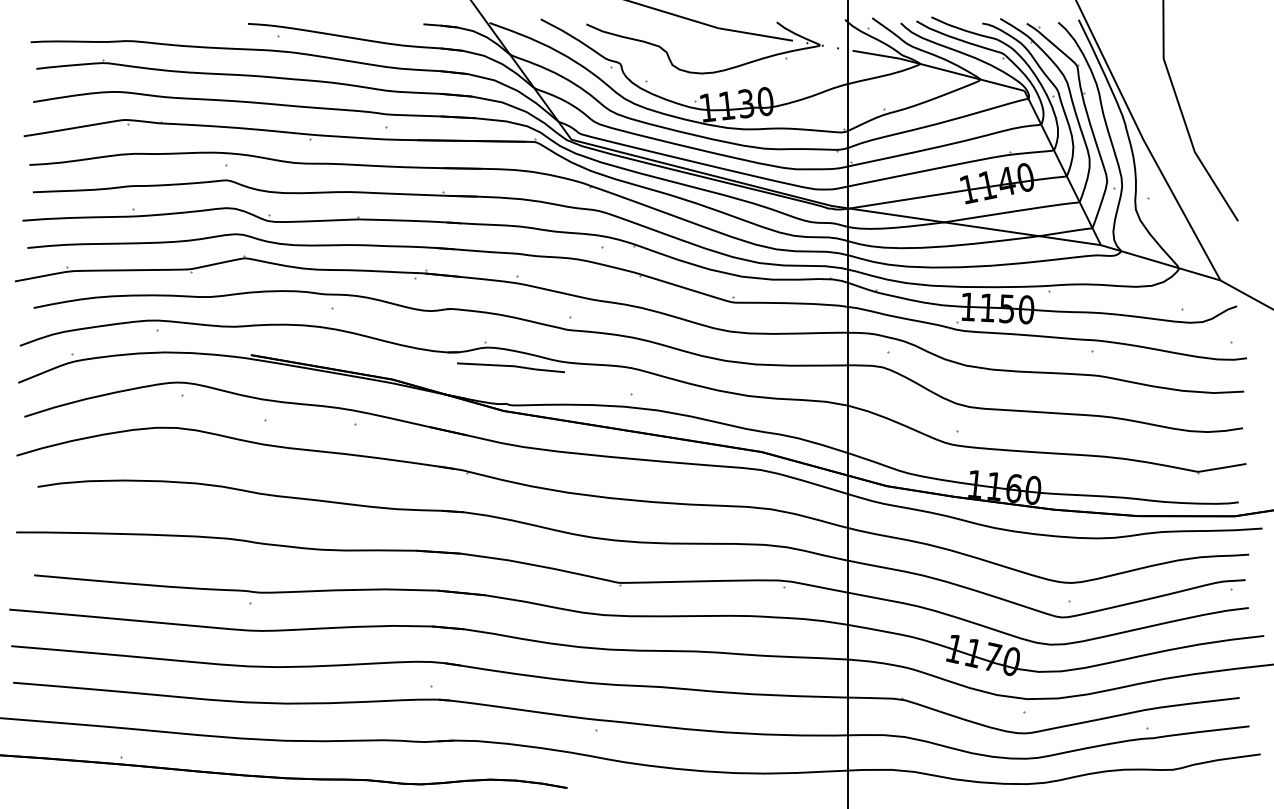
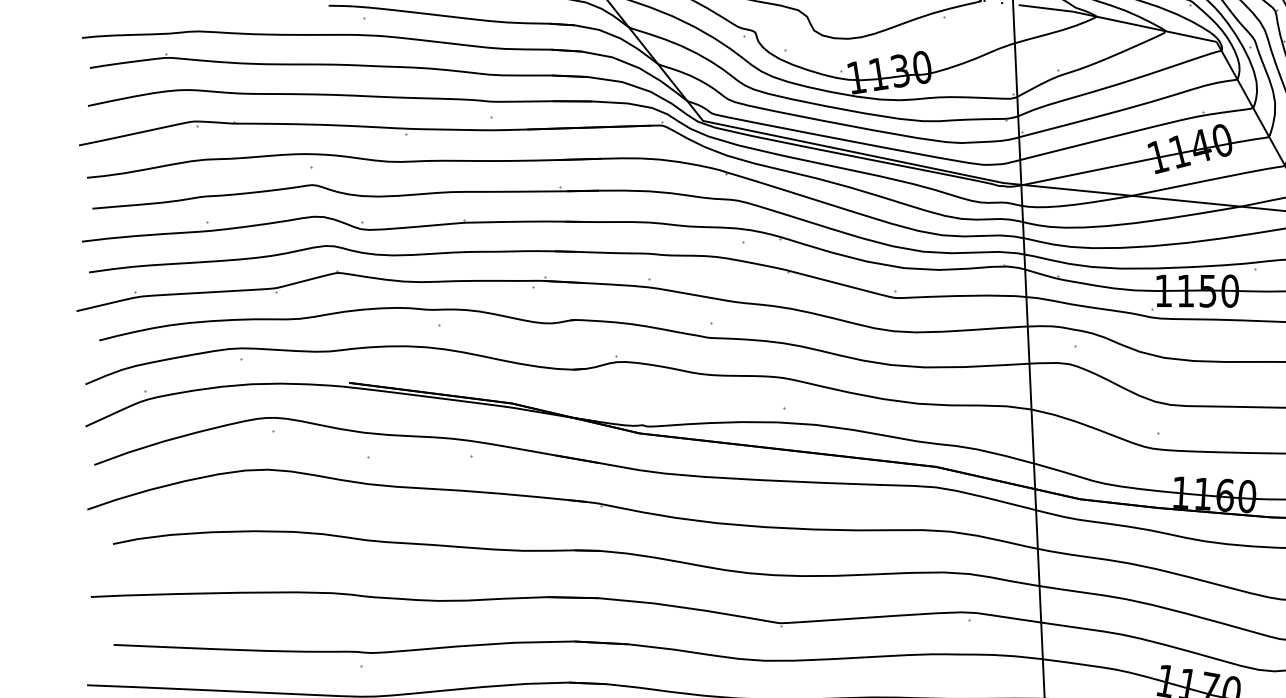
line: (510, 366) -> (645, 382), removed

